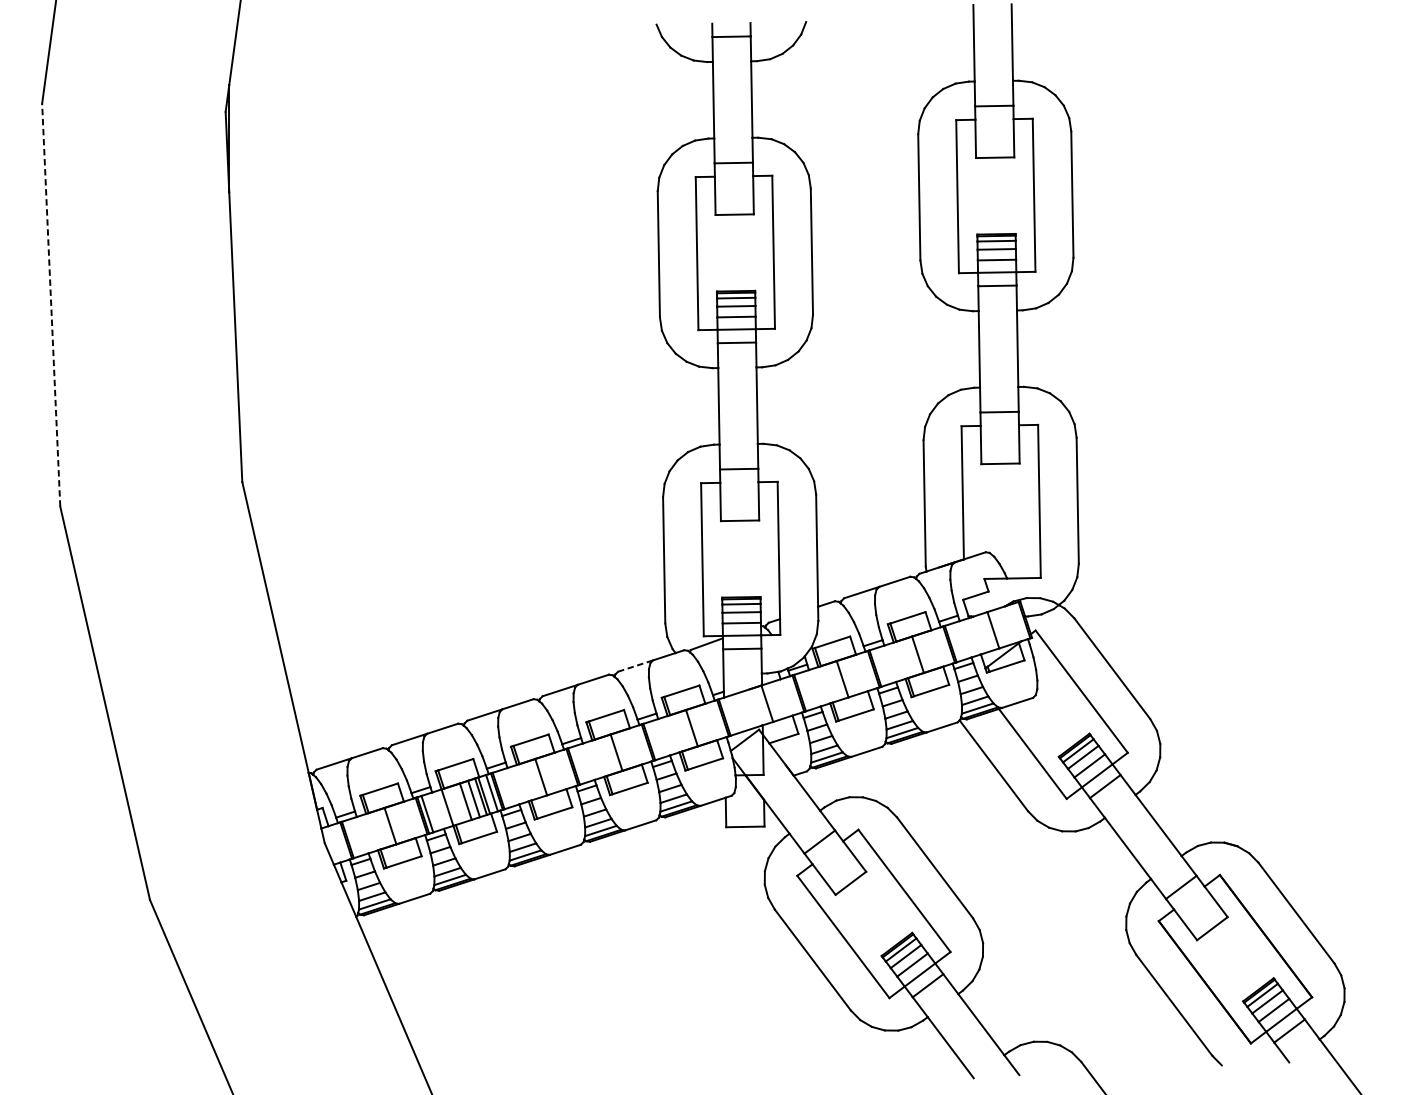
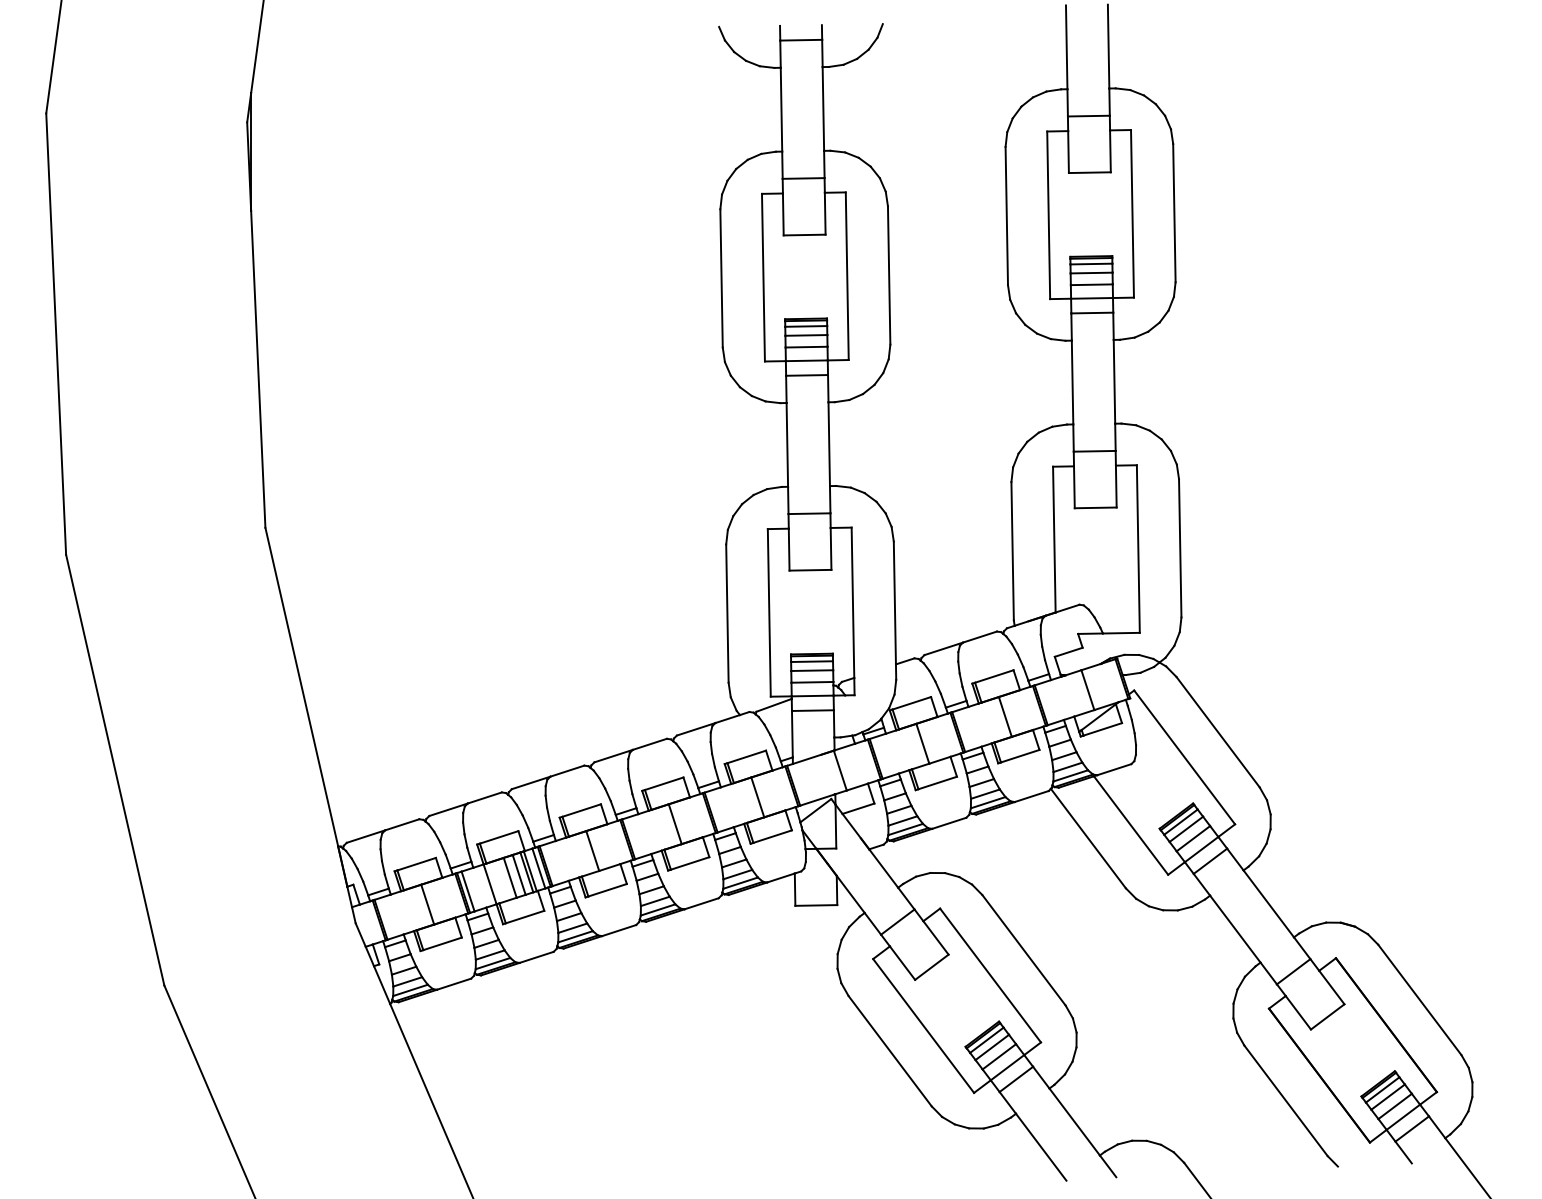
line: (51, 305) -> (56, 334), dashed -> solid
line: (635, 666) -> (696, 729), dashed -> solid

